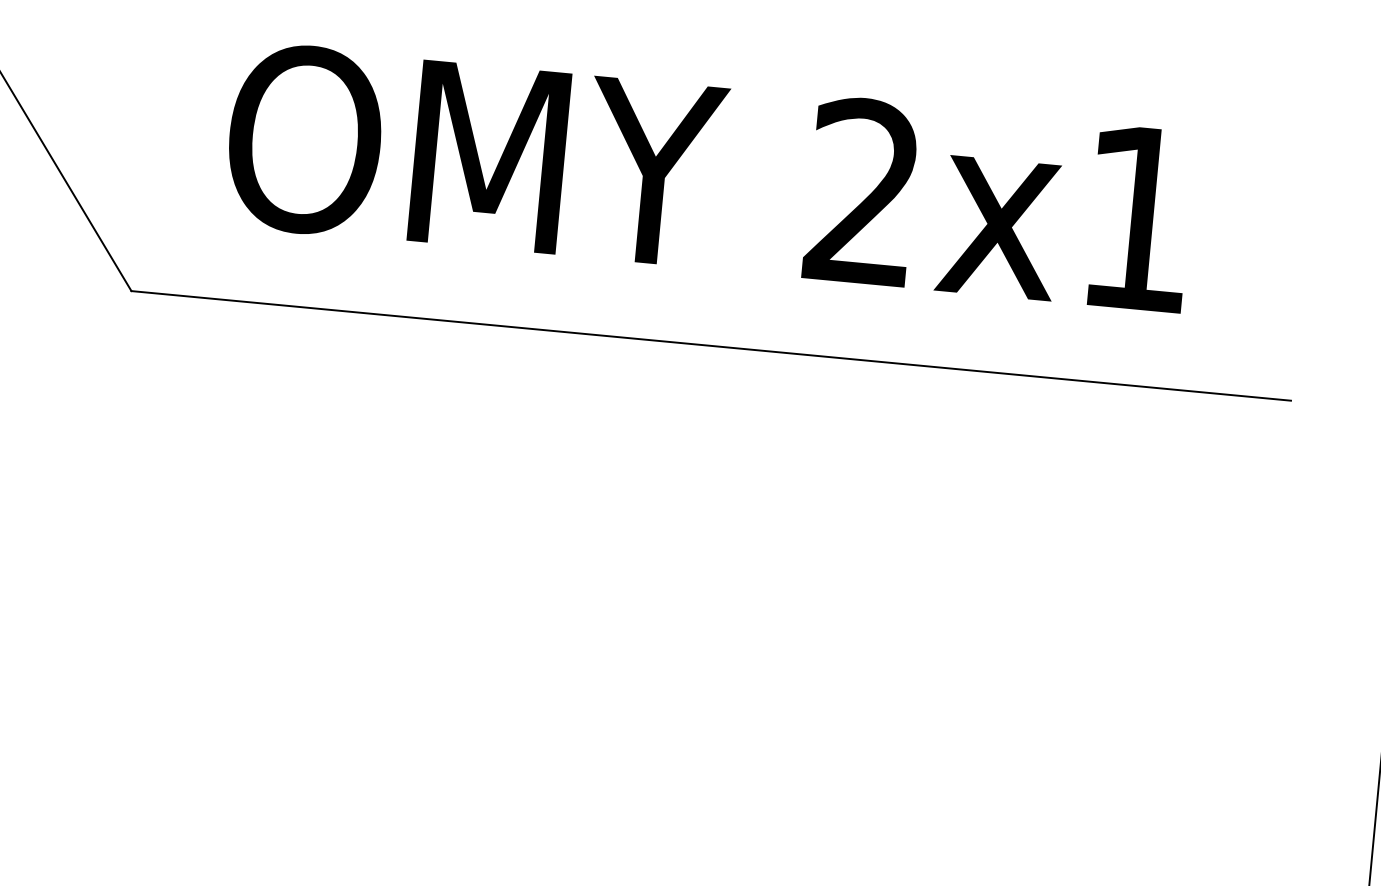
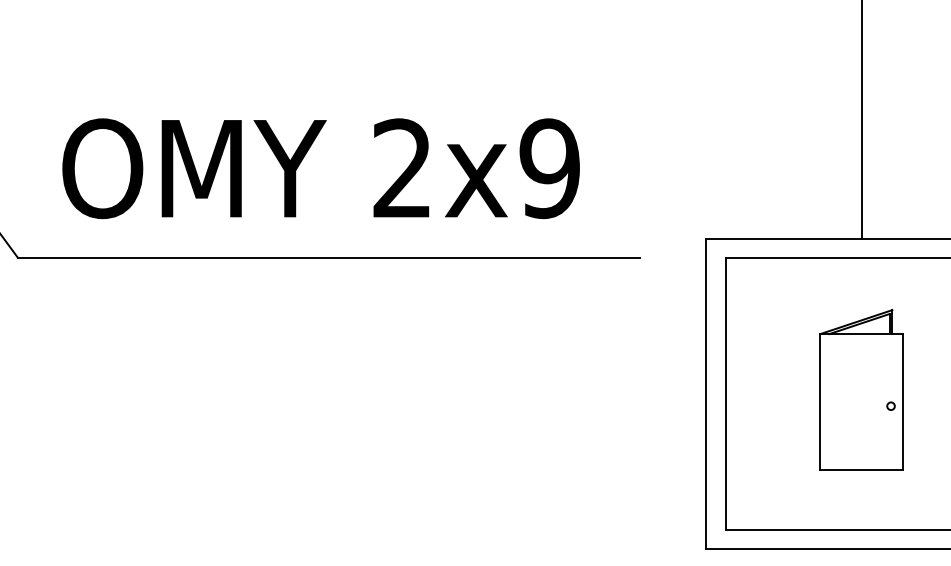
text: (1137, 218) -> (549, 168), 2x1 -> 2x9

